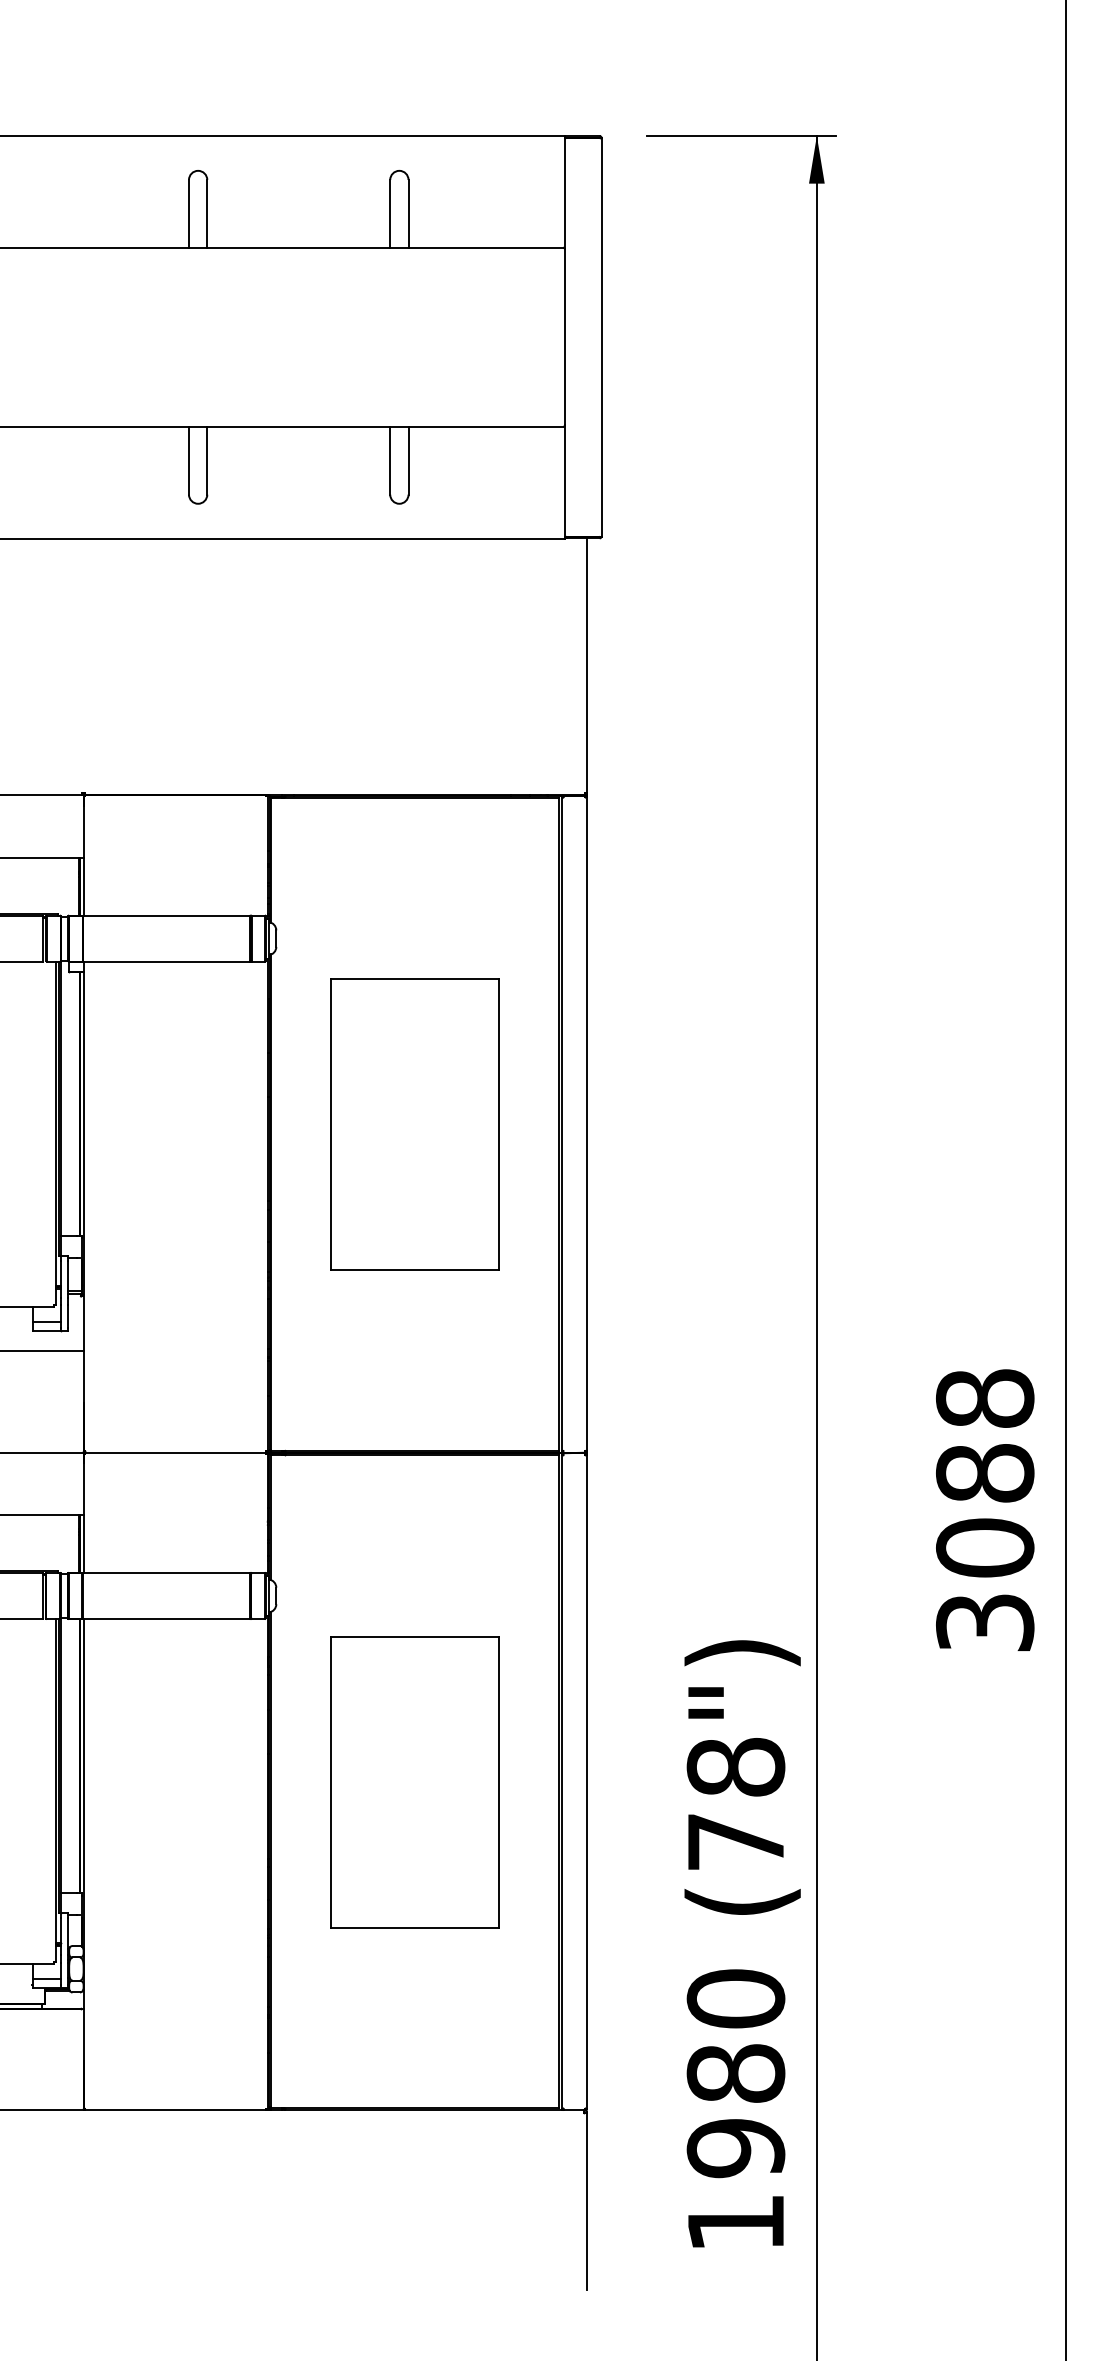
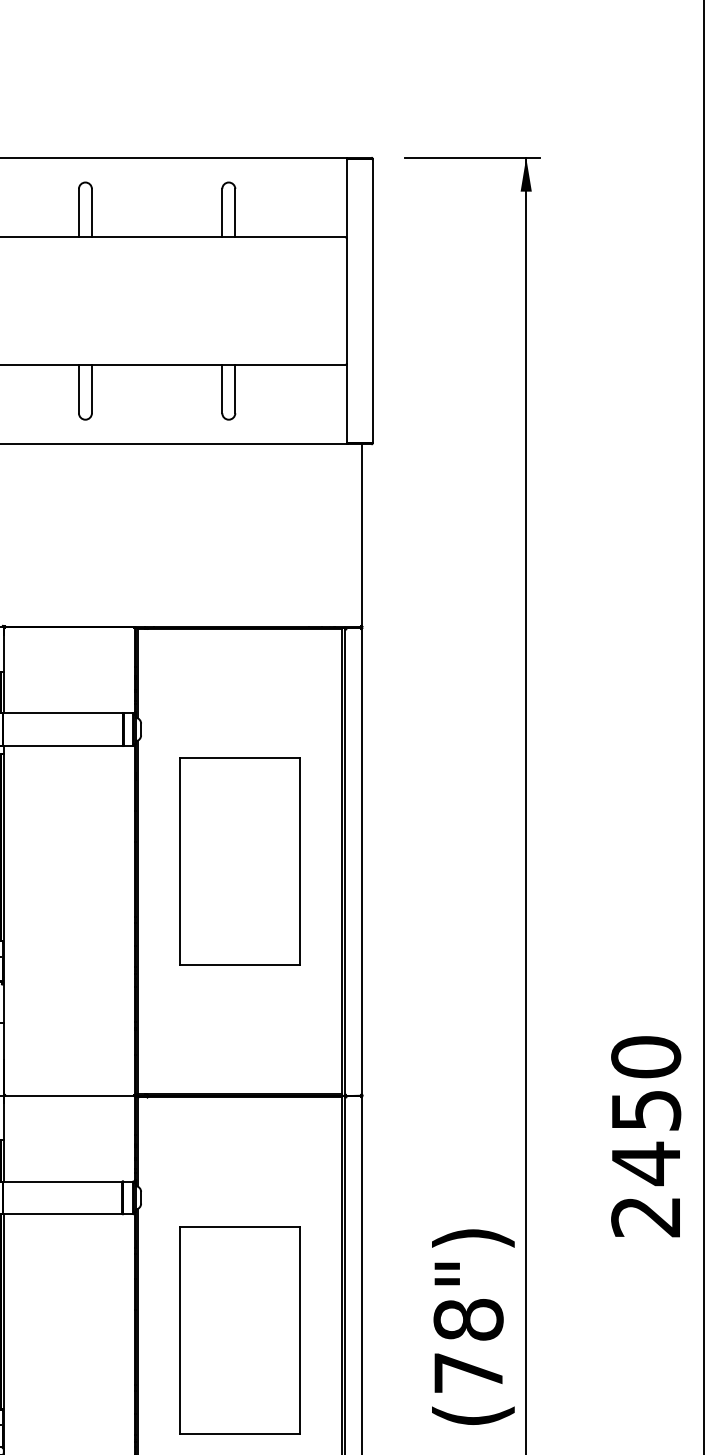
text: (985, 1510) -> (646, 1136), 3088 -> 2450

